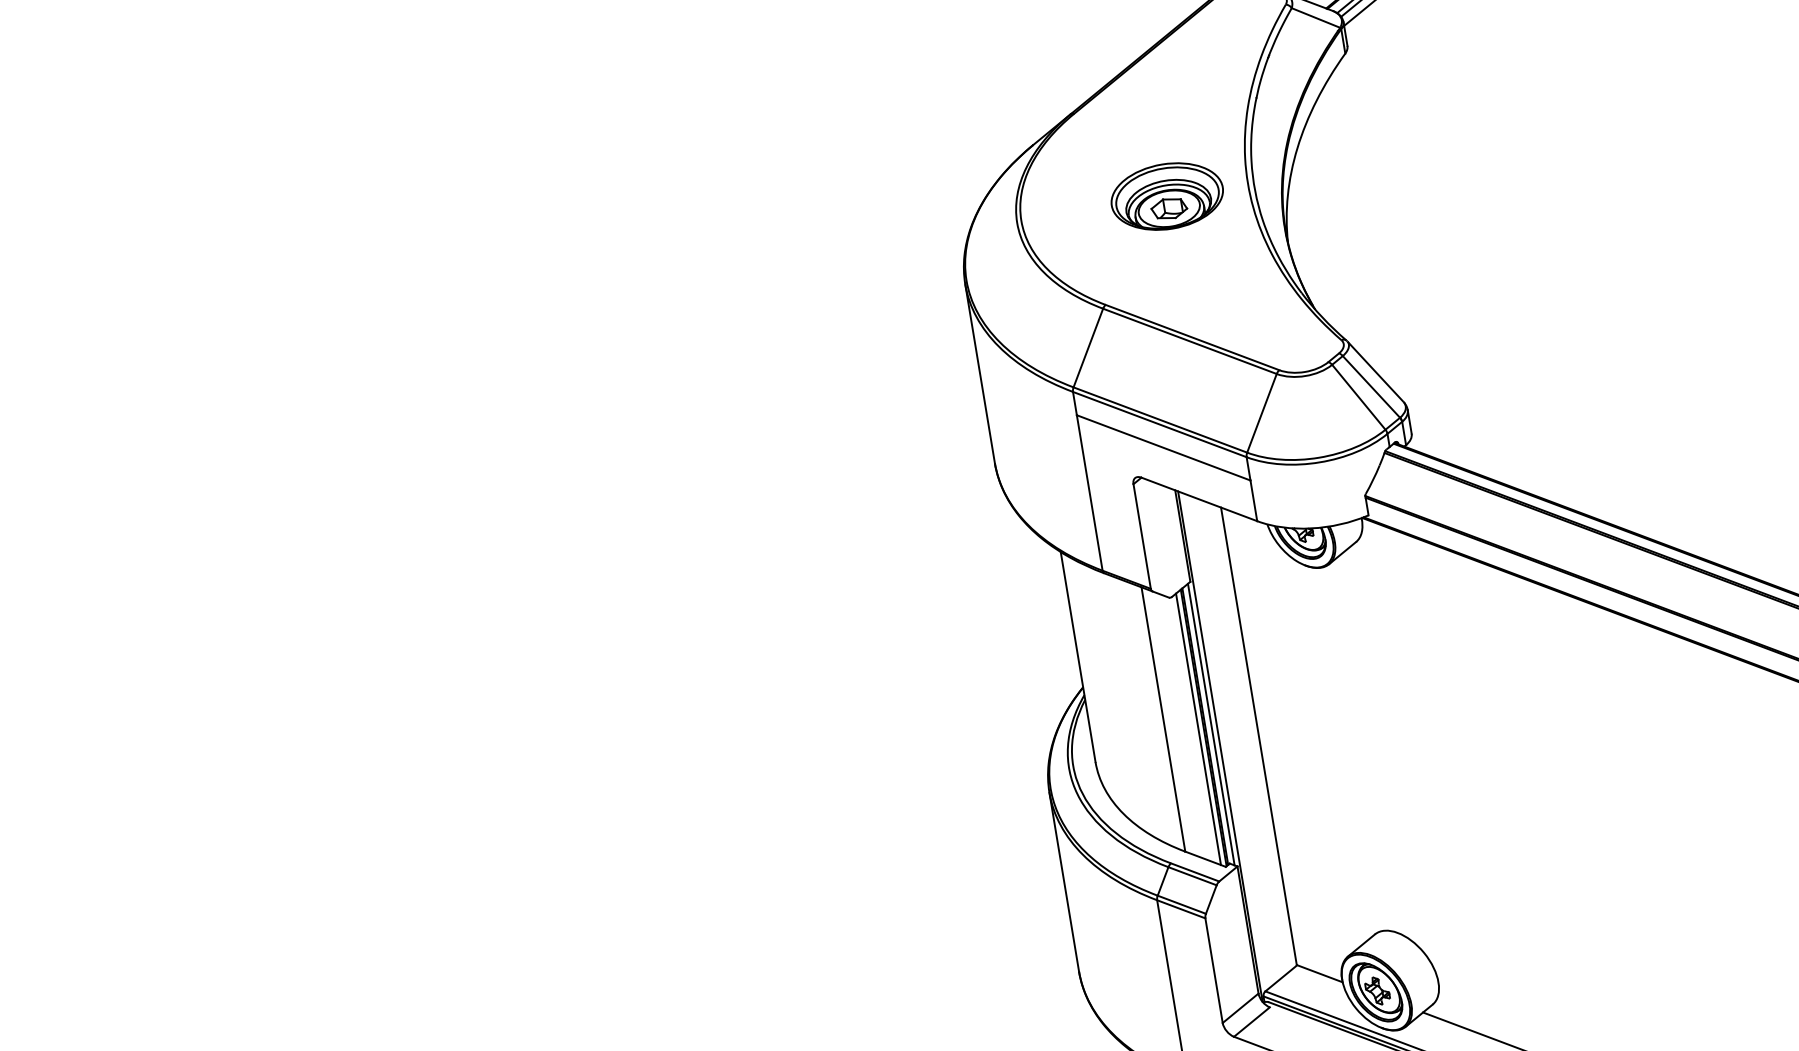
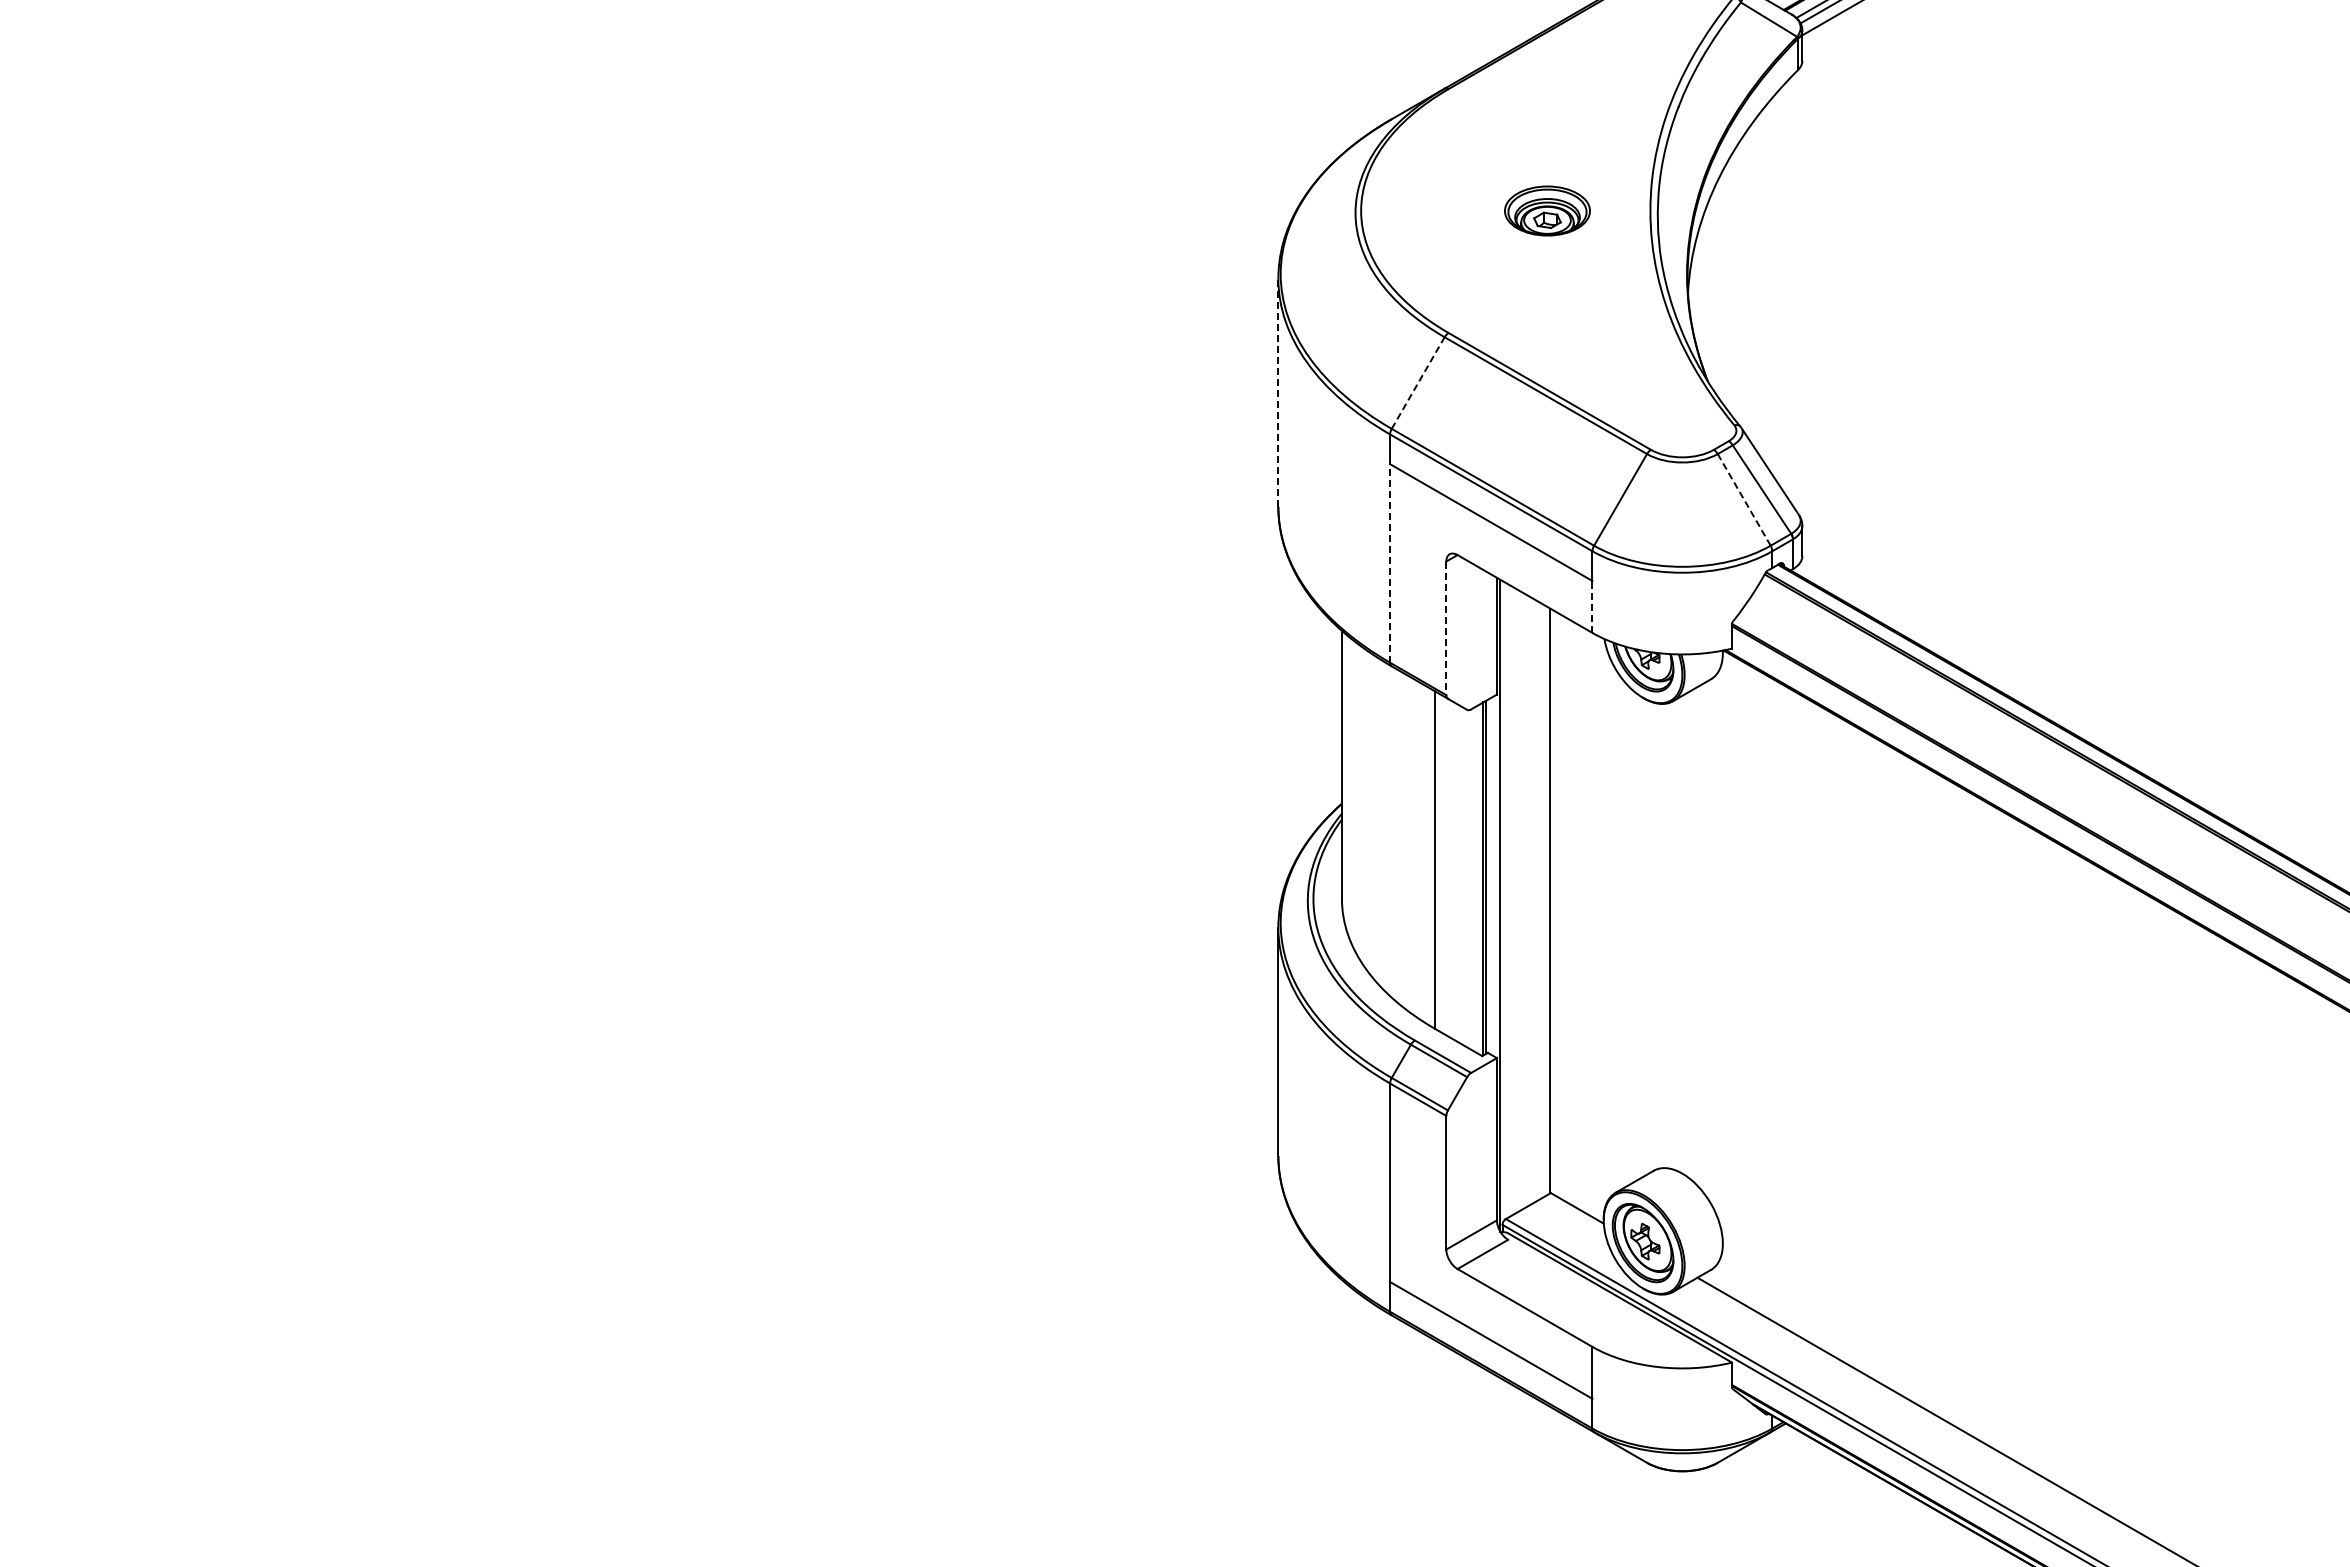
part: (1167, 196) -> (1547, 210), size x0.6
line: (1088, 348) -> (1418, 383), solid -> dashed
line: (980, 373) -> (1278, 392), solid -> dashed
line: (1358, 396) -> (1744, 499), solid -> dashed
line: (1089, 492) -> (1390, 562), solid -> dashed
line: (1253, 500) -> (1592, 606), solid -> dashed
line: (1142, 536) -> (1446, 628), solid -> dashed
line: (1211, 724) -> (1493, 876), removed
line: (1198, 729) -> (1476, 879), removed

